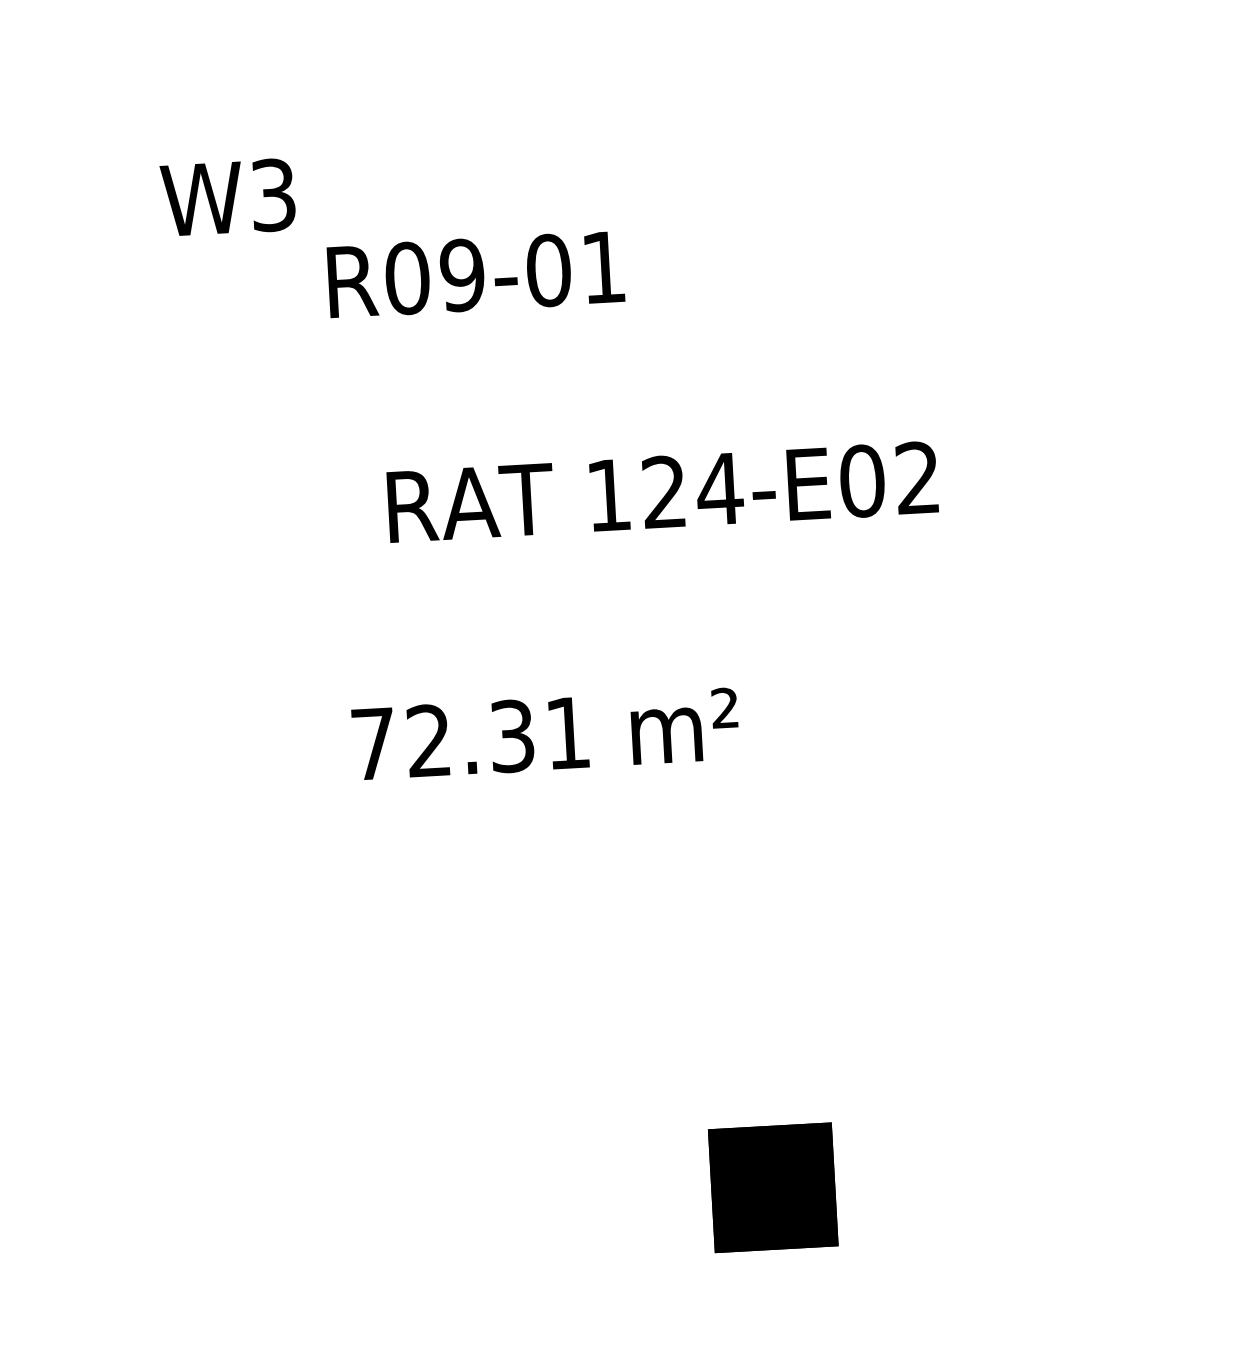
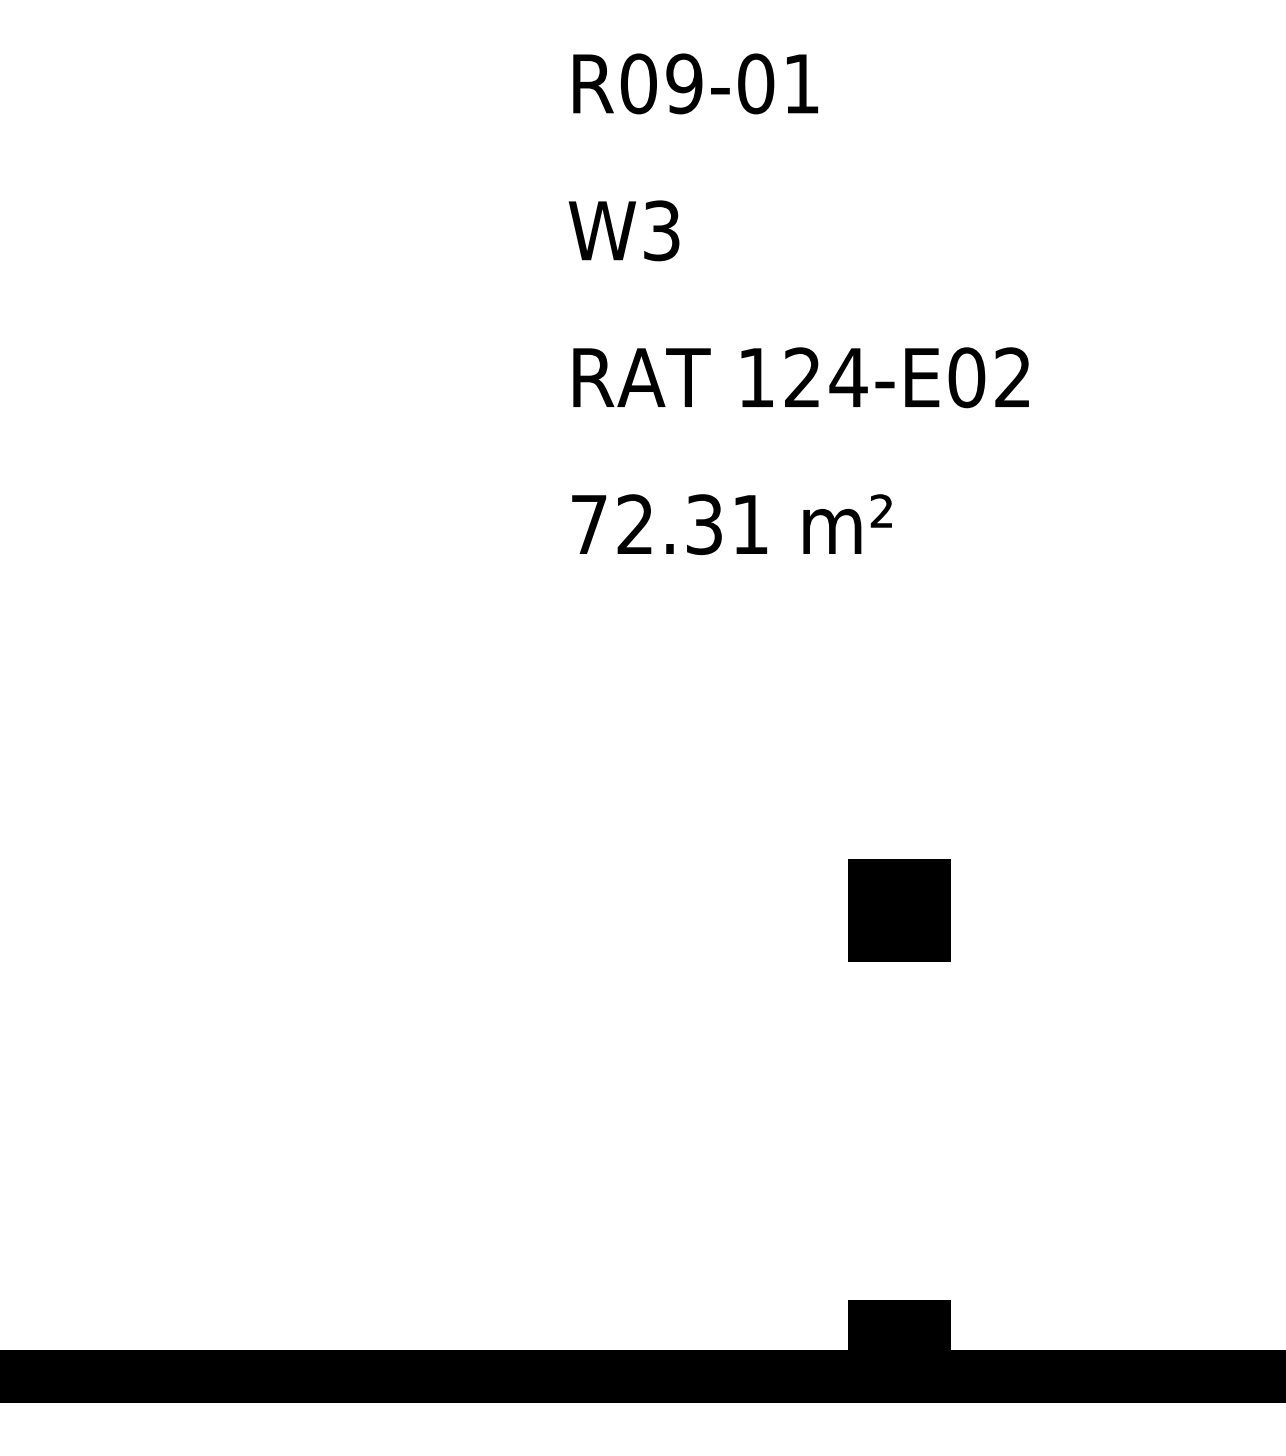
text: (227, 197) -> (623, 230), moved
text: (475, 274) -> (695, 83), moved
text: (661, 492) -> (800, 377), moved

